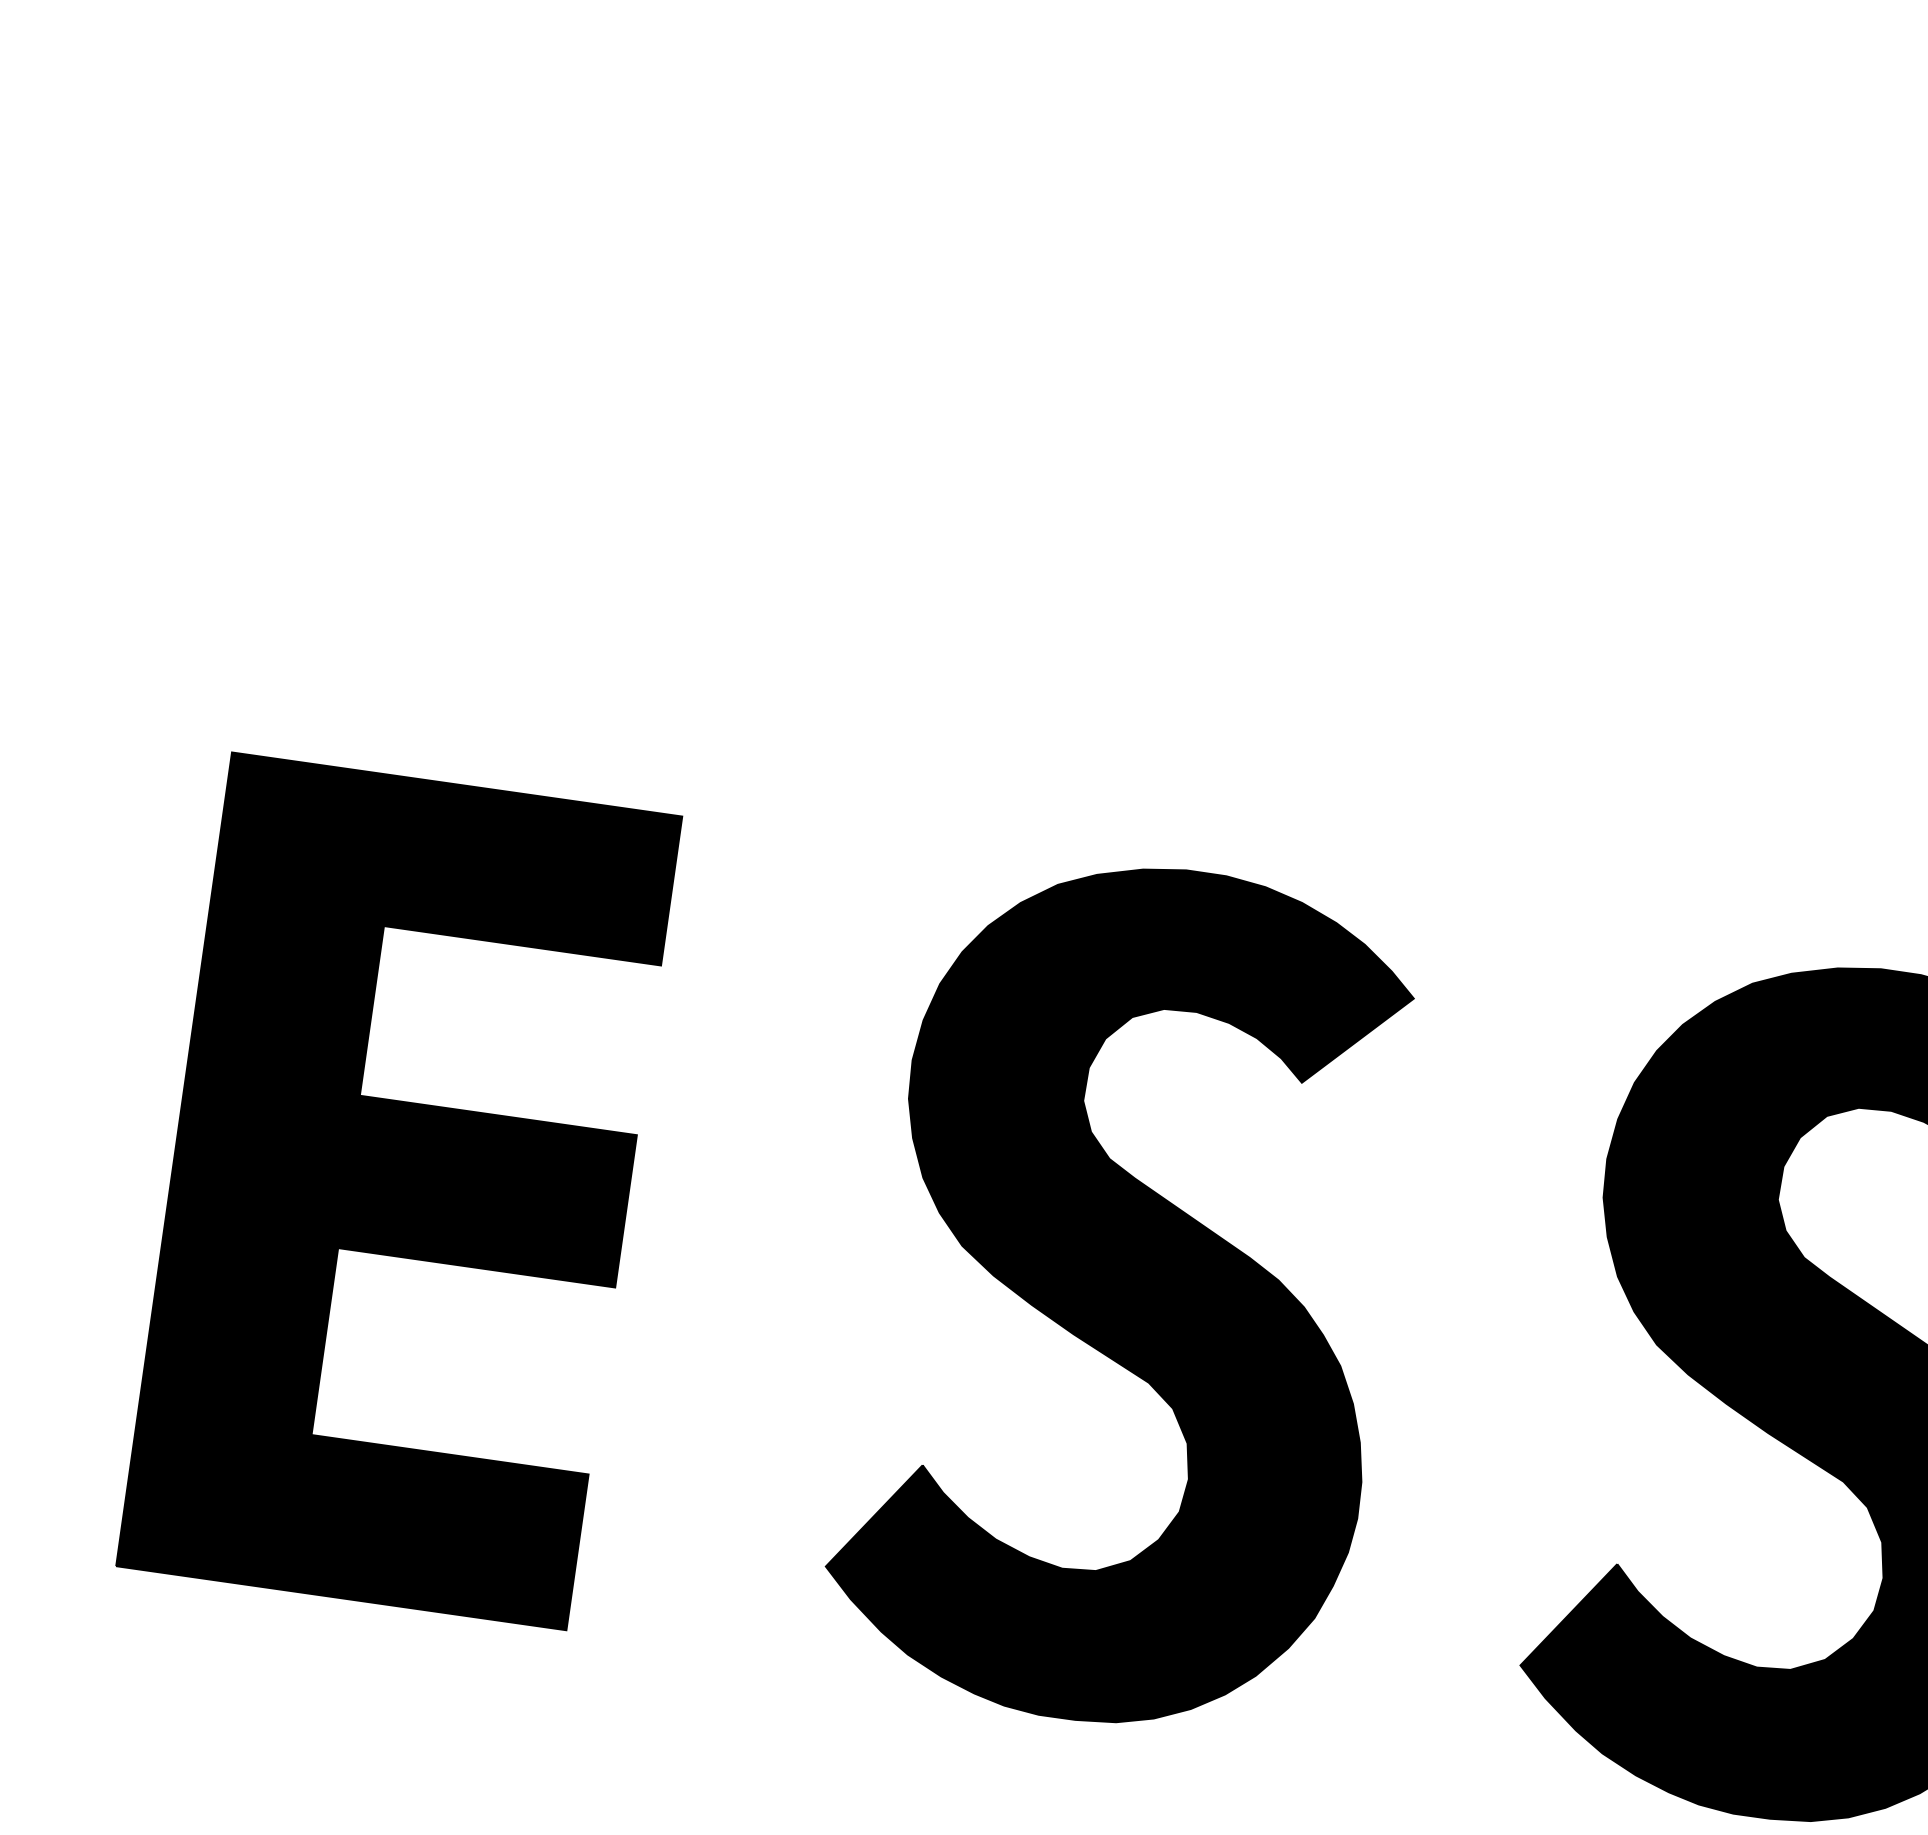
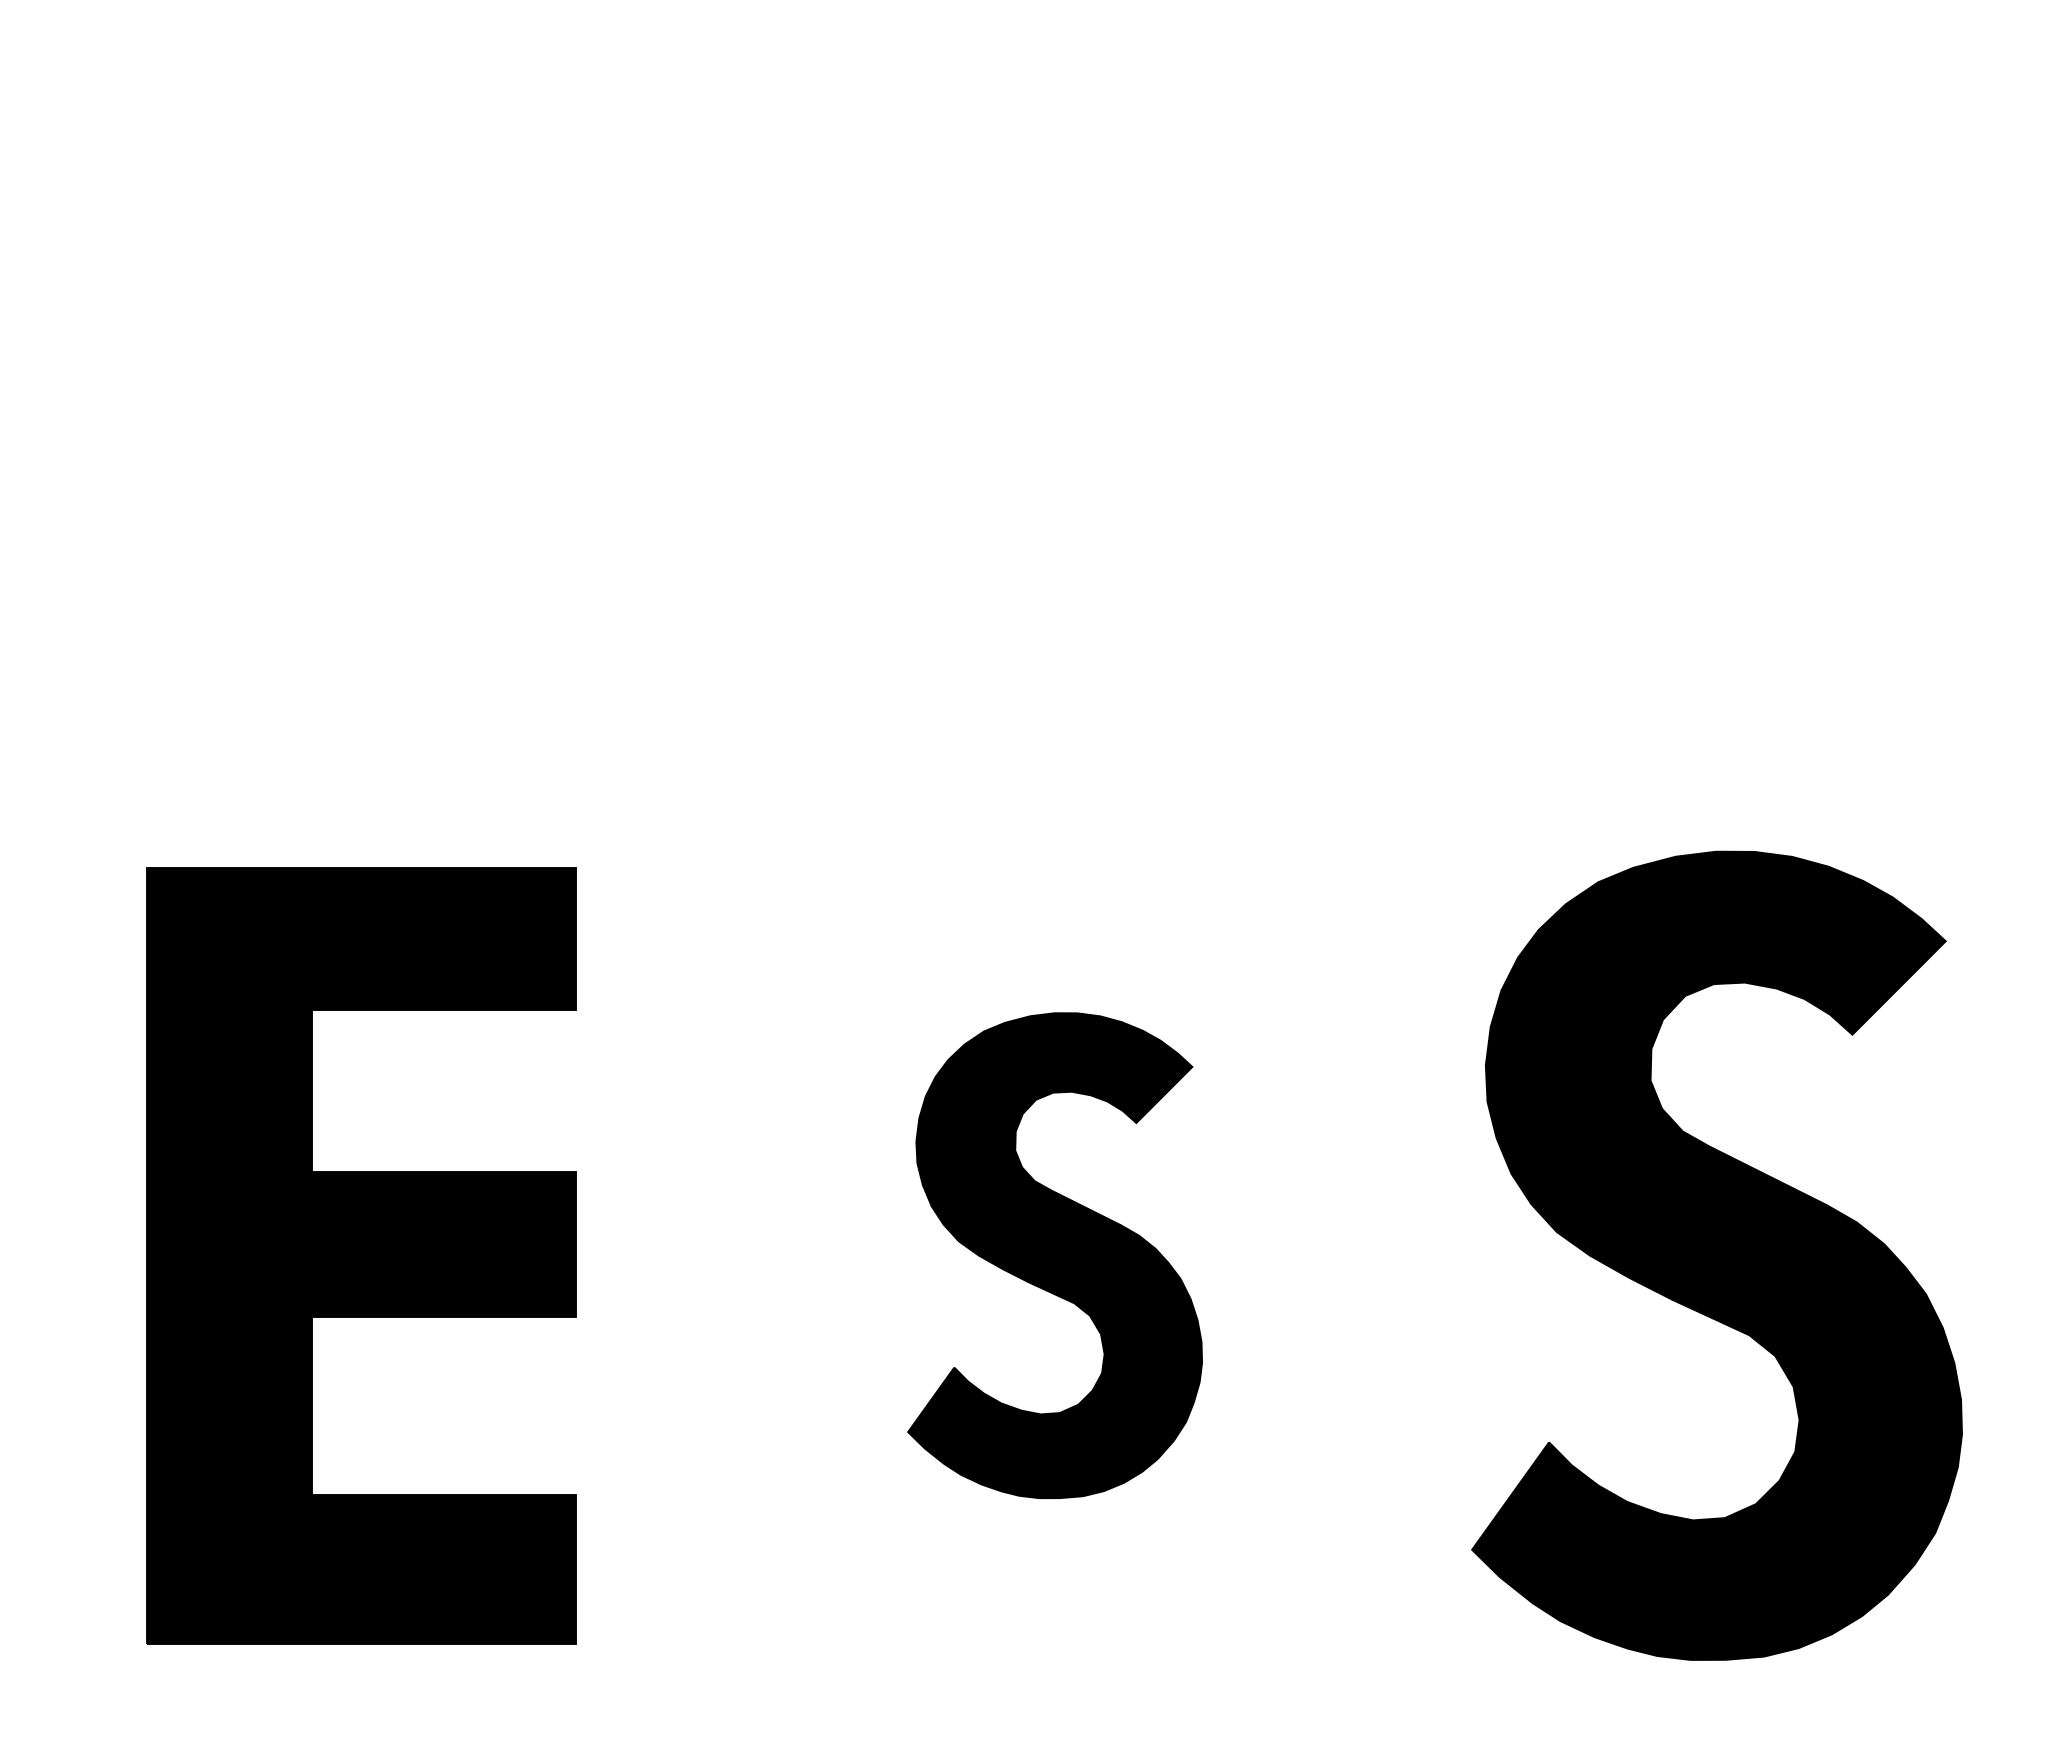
part: (1126, 1294) -> (1054, 1255), size x0.6

